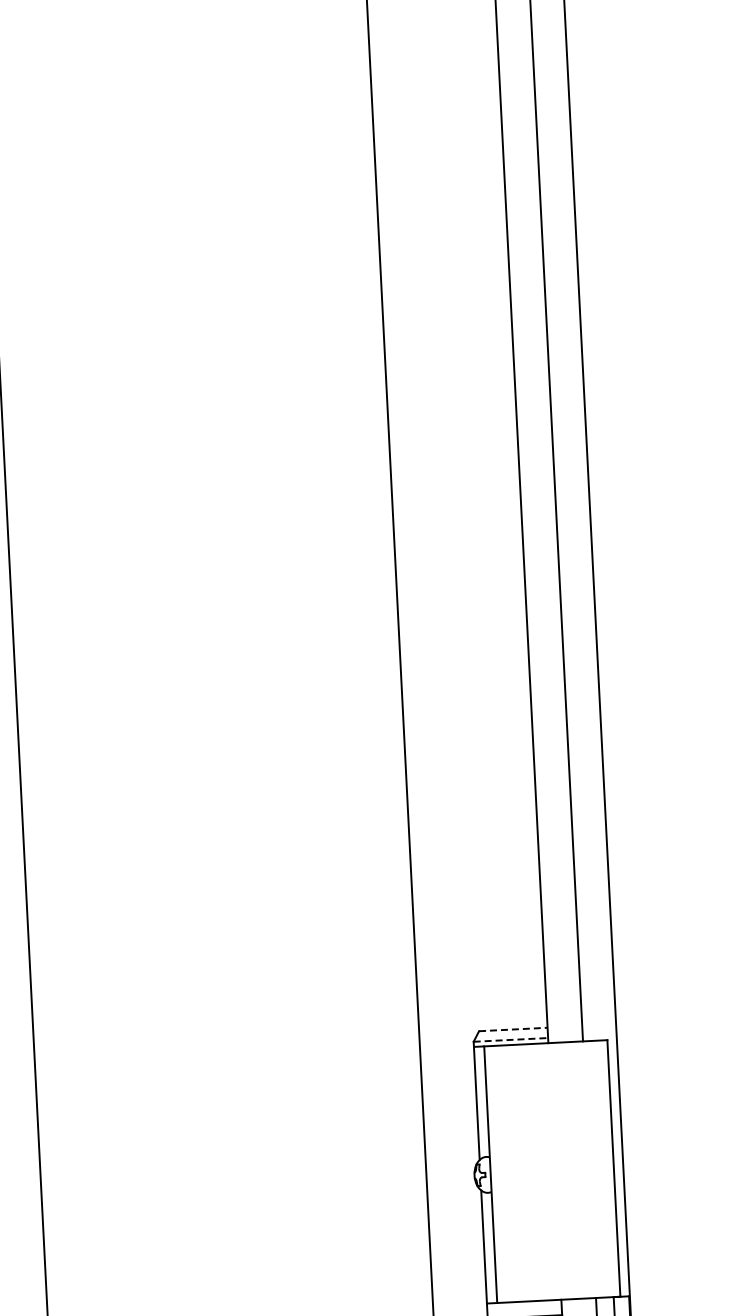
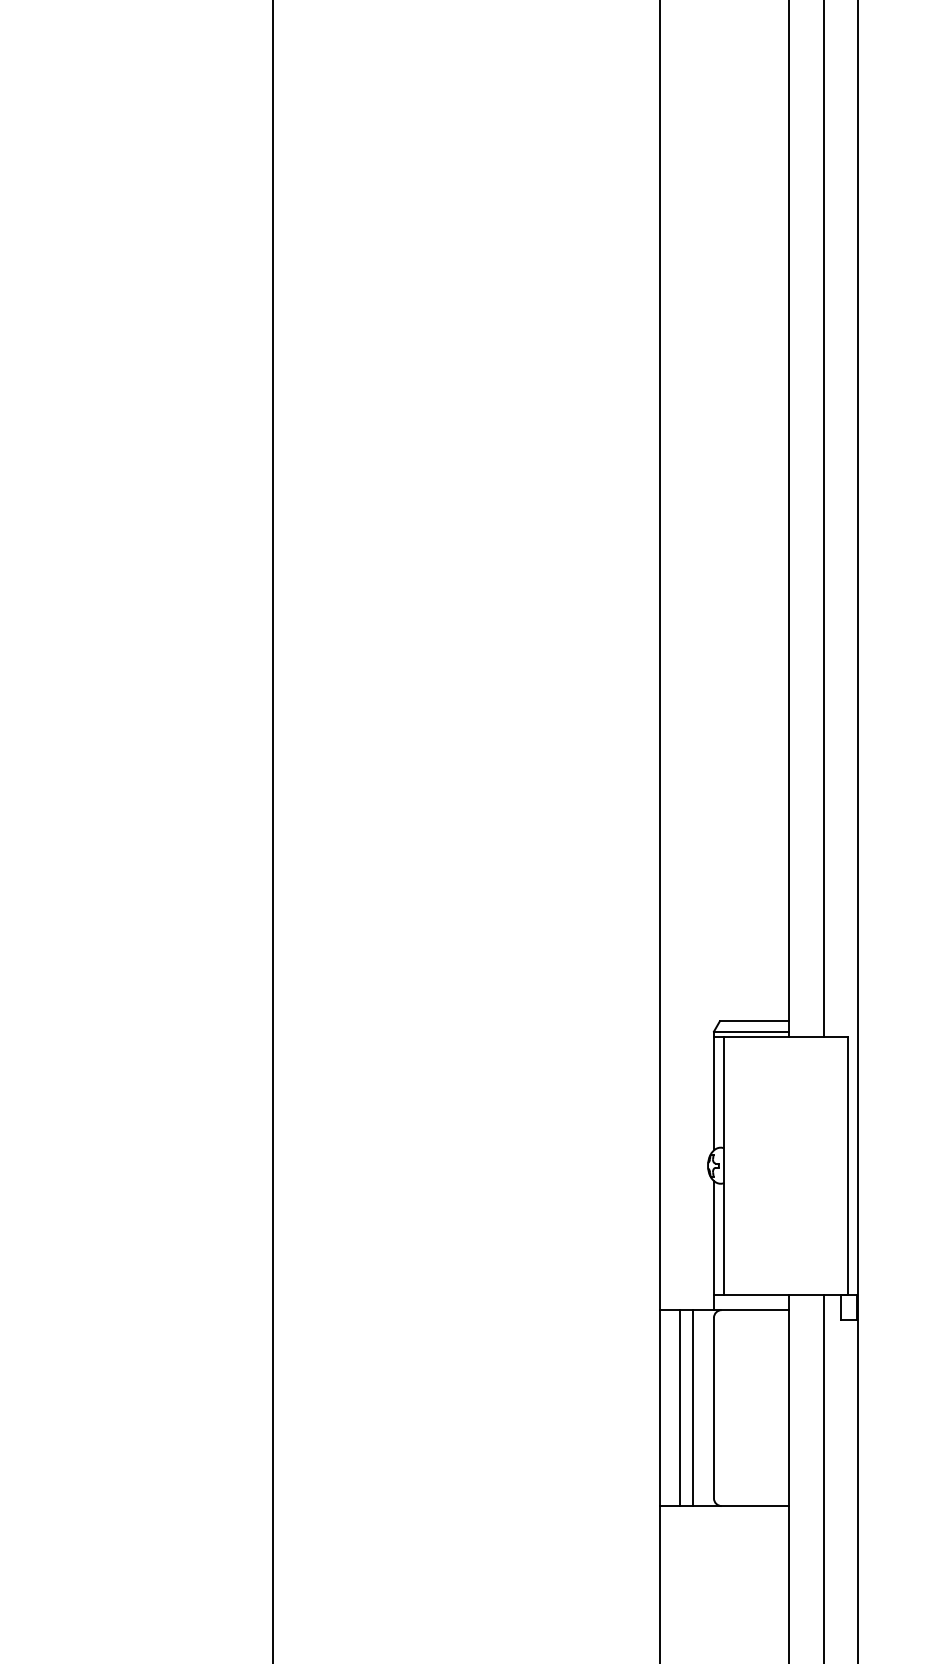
line: (513, 1029) -> (754, 1021), dashed -> solid
line: (511, 1039) -> (751, 1031), dashed -> solid

